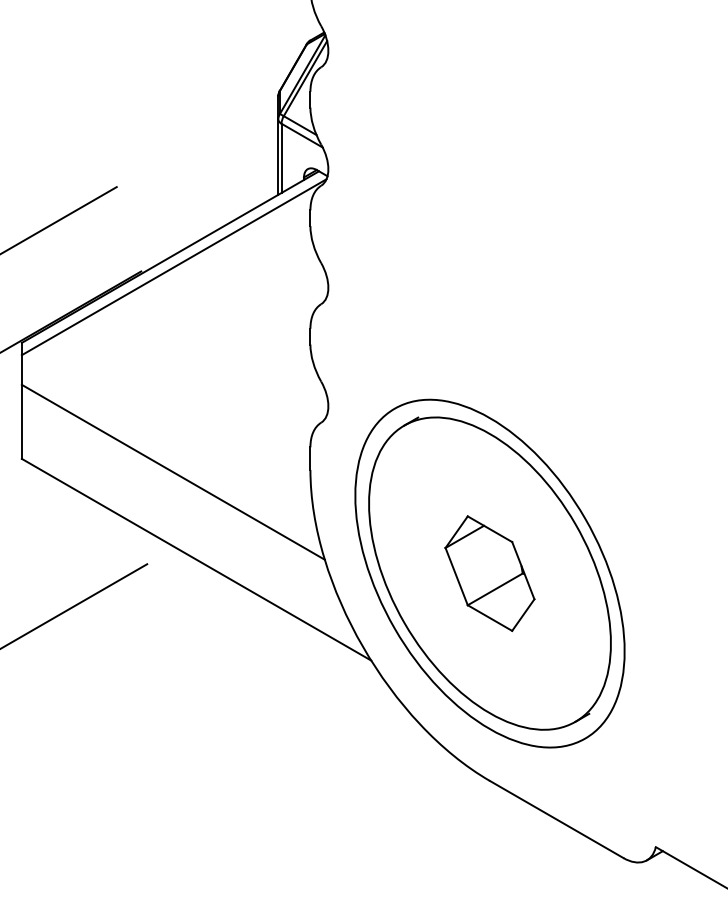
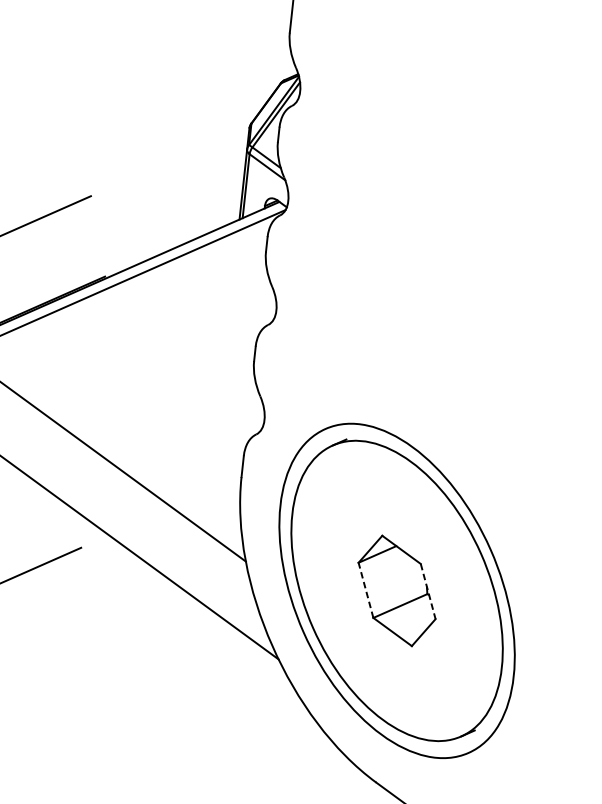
line: (523, 570) -> (428, 591), solid -> dashed
line: (456, 576) -> (365, 590), solid -> dashed

